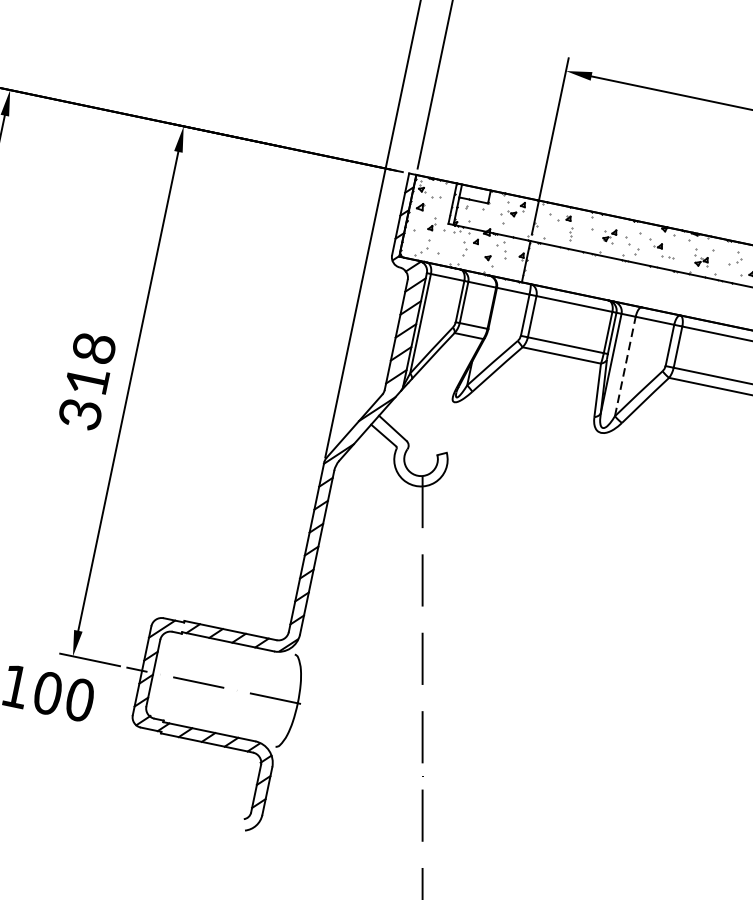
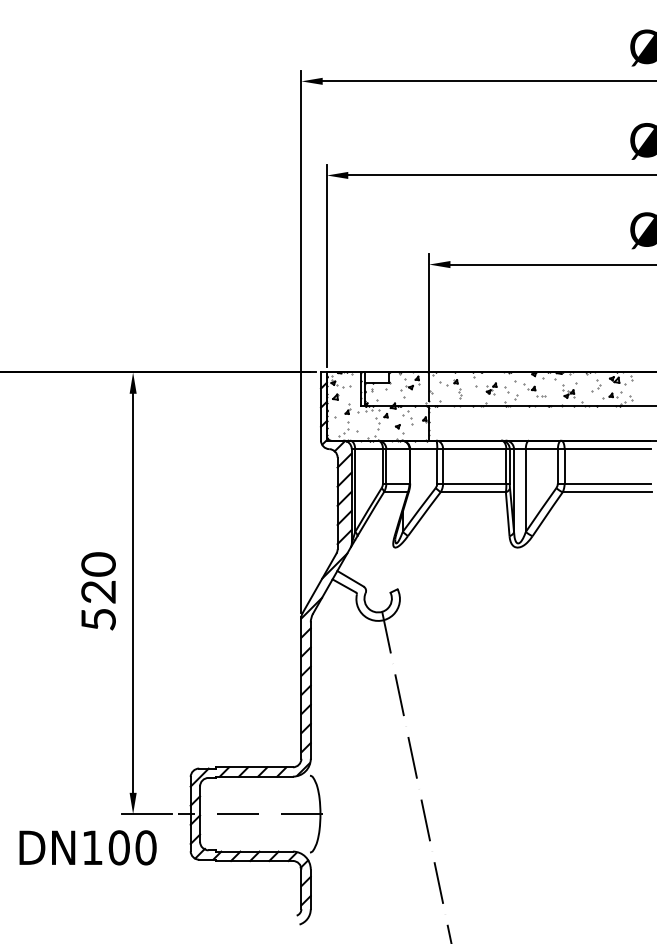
line: (624, 366) -> (525, 490), dashed -> solid
text: (87, 380) -> (98, 591), 318 -> 520

